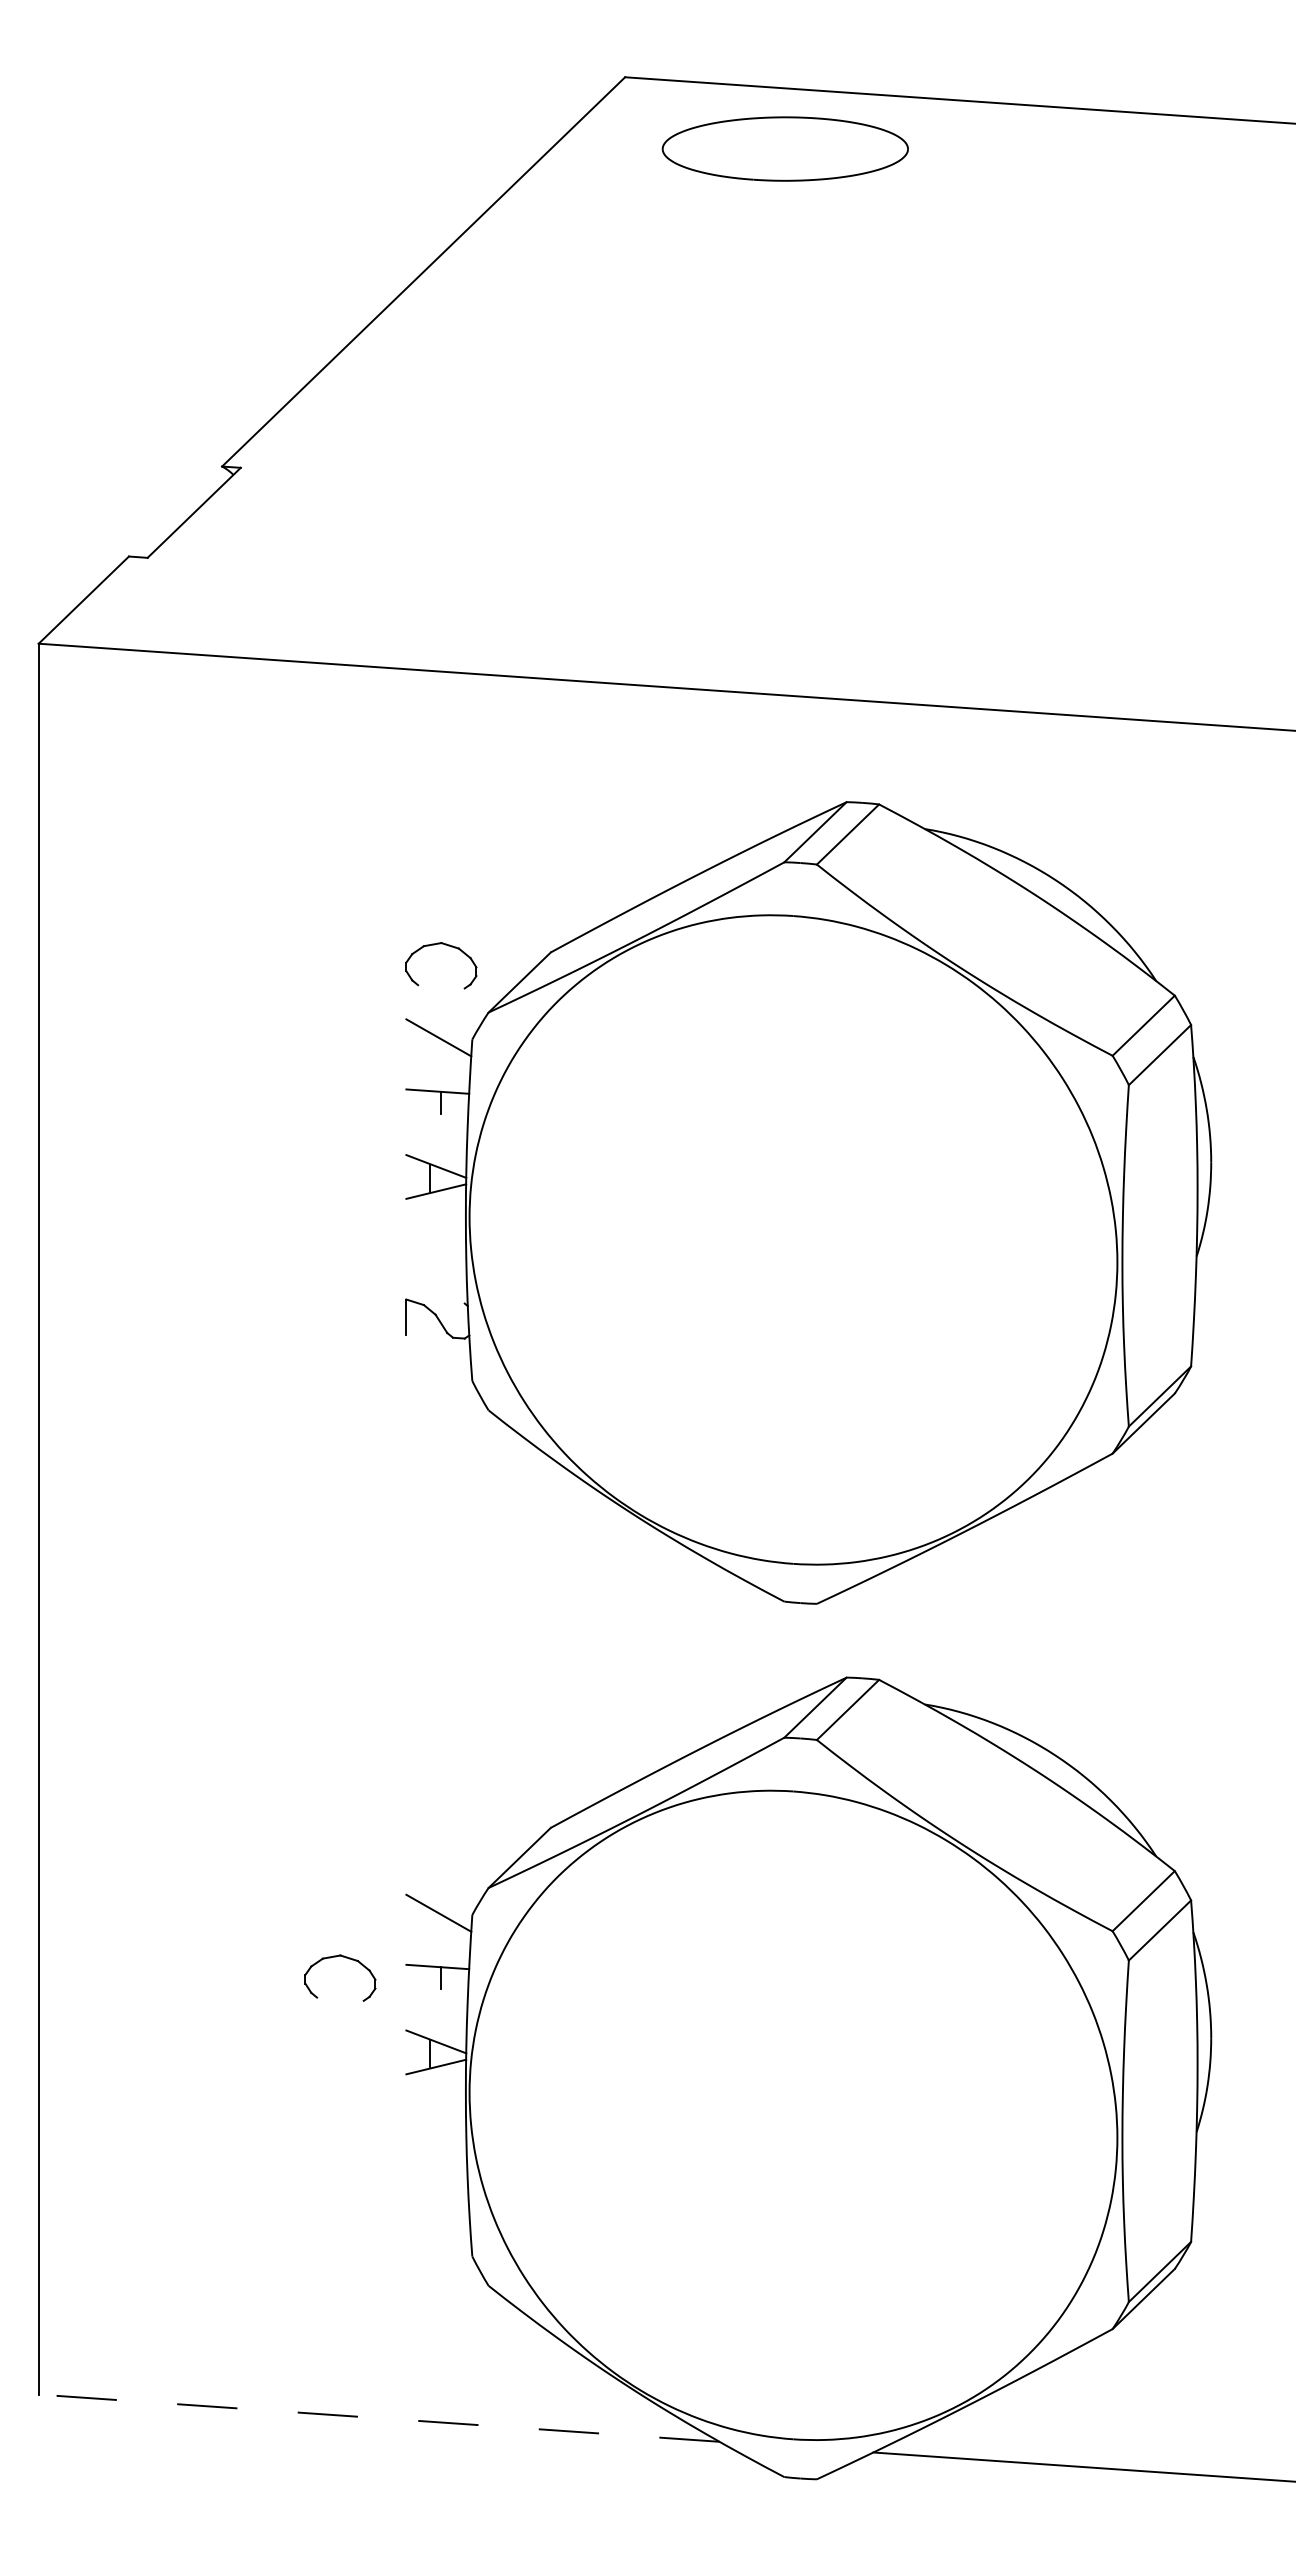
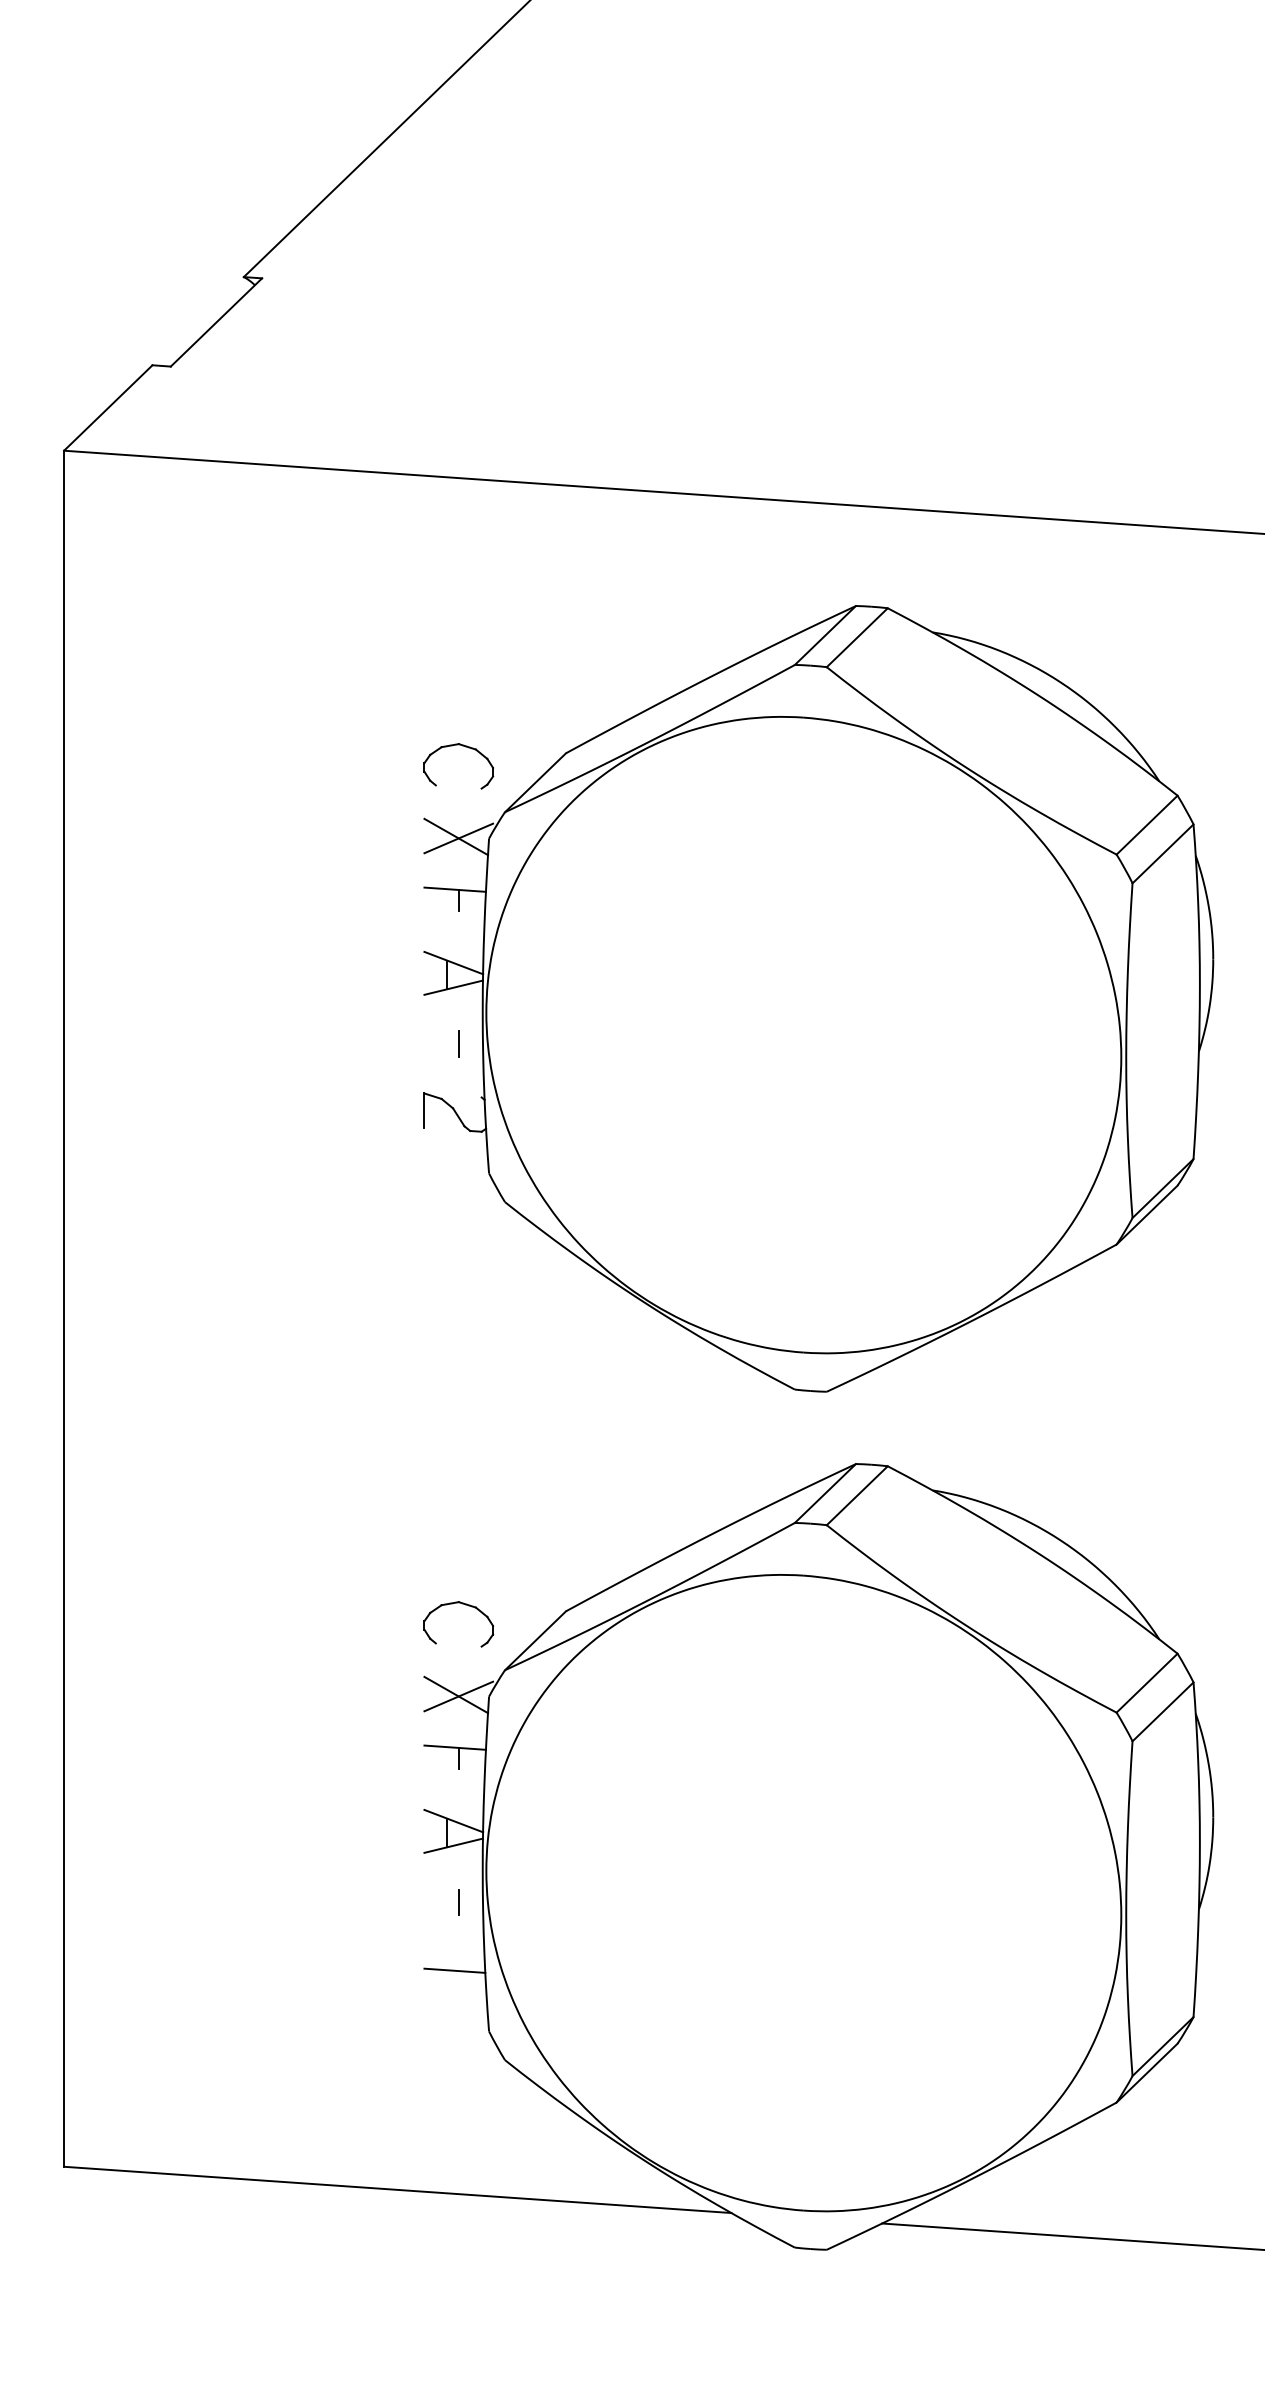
line: (441, 1039) -> (458, 838), added
line: (441, 1249) -> (458, 1044), added
line: (441, 1914) -> (458, 1696), added
part: (346, 1958) -> (464, 1605), moved
line: (441, 2124) -> (458, 1902), added
line: (437, 2194) -> (454, 1970), added
line: (378, 2418) -> (397, 2190), dashed -> solid

